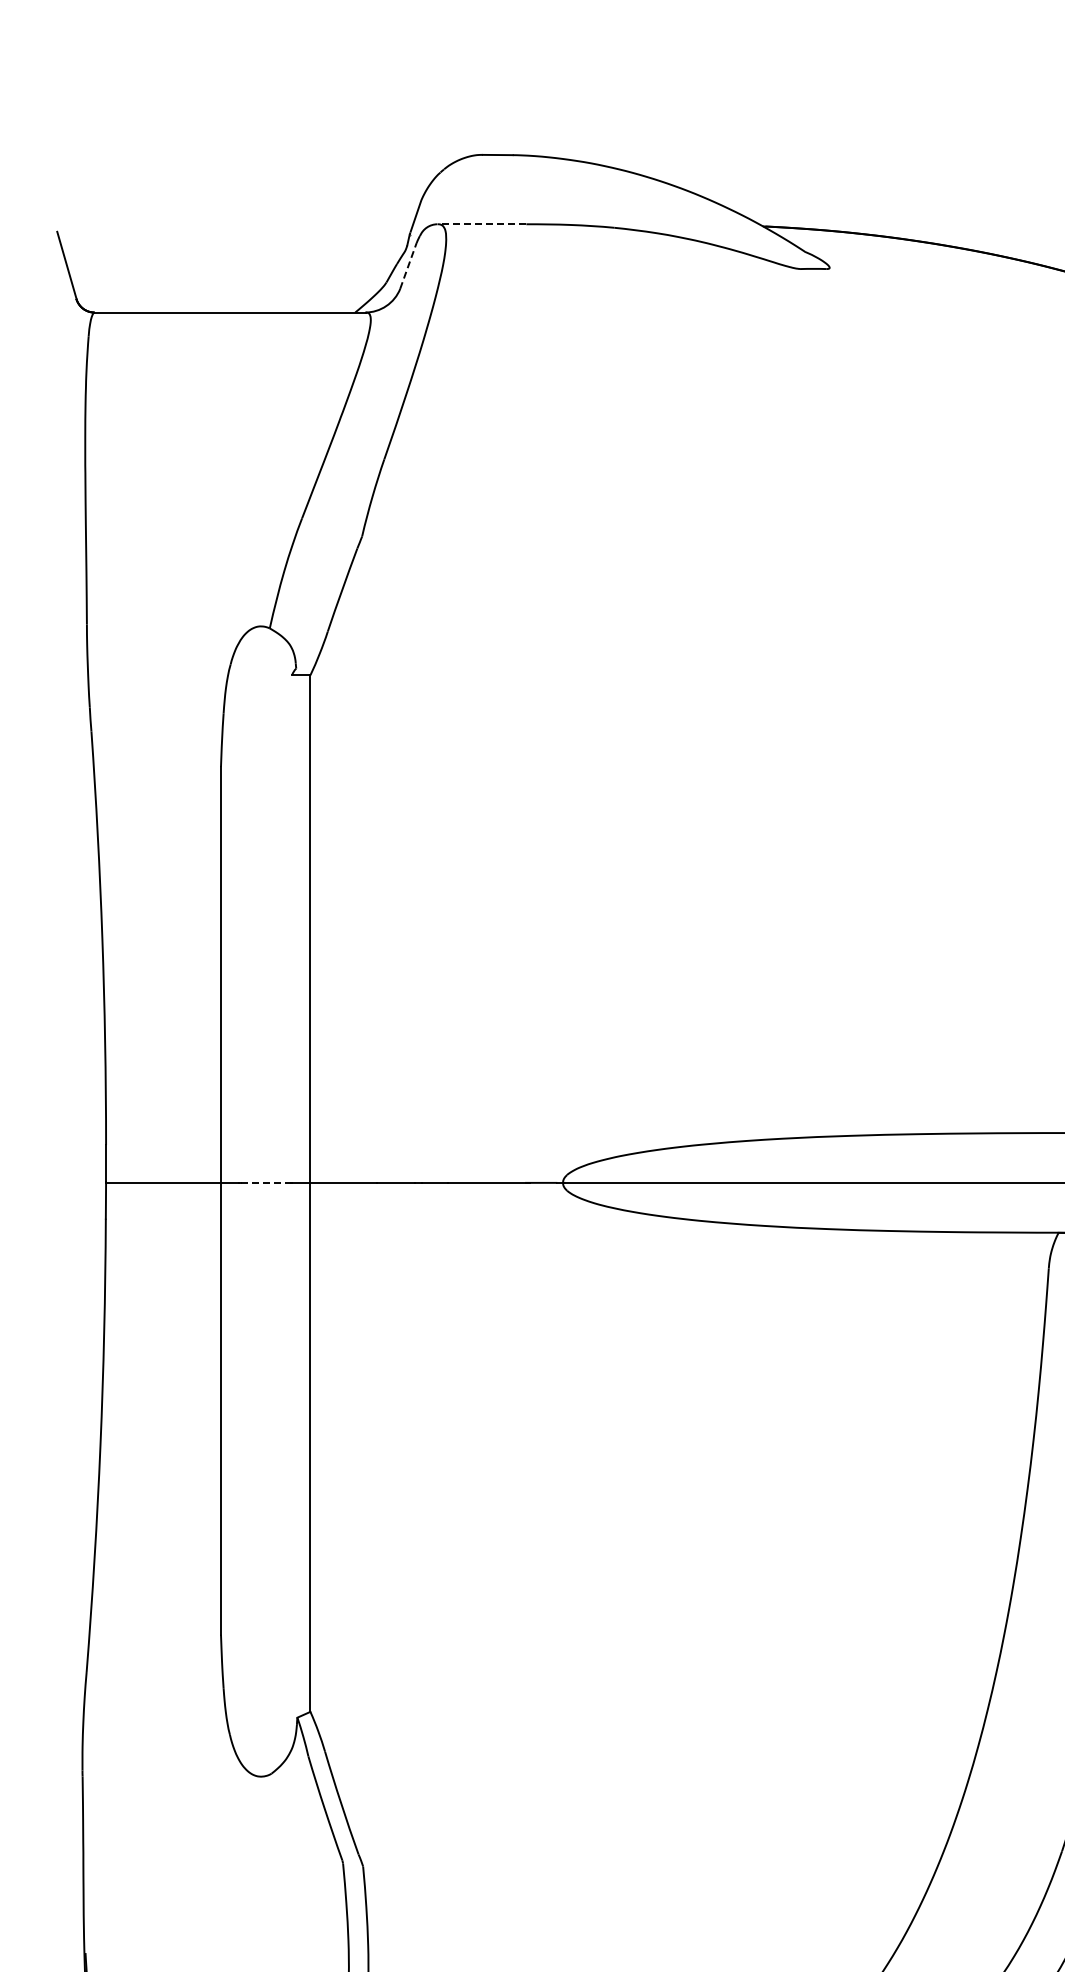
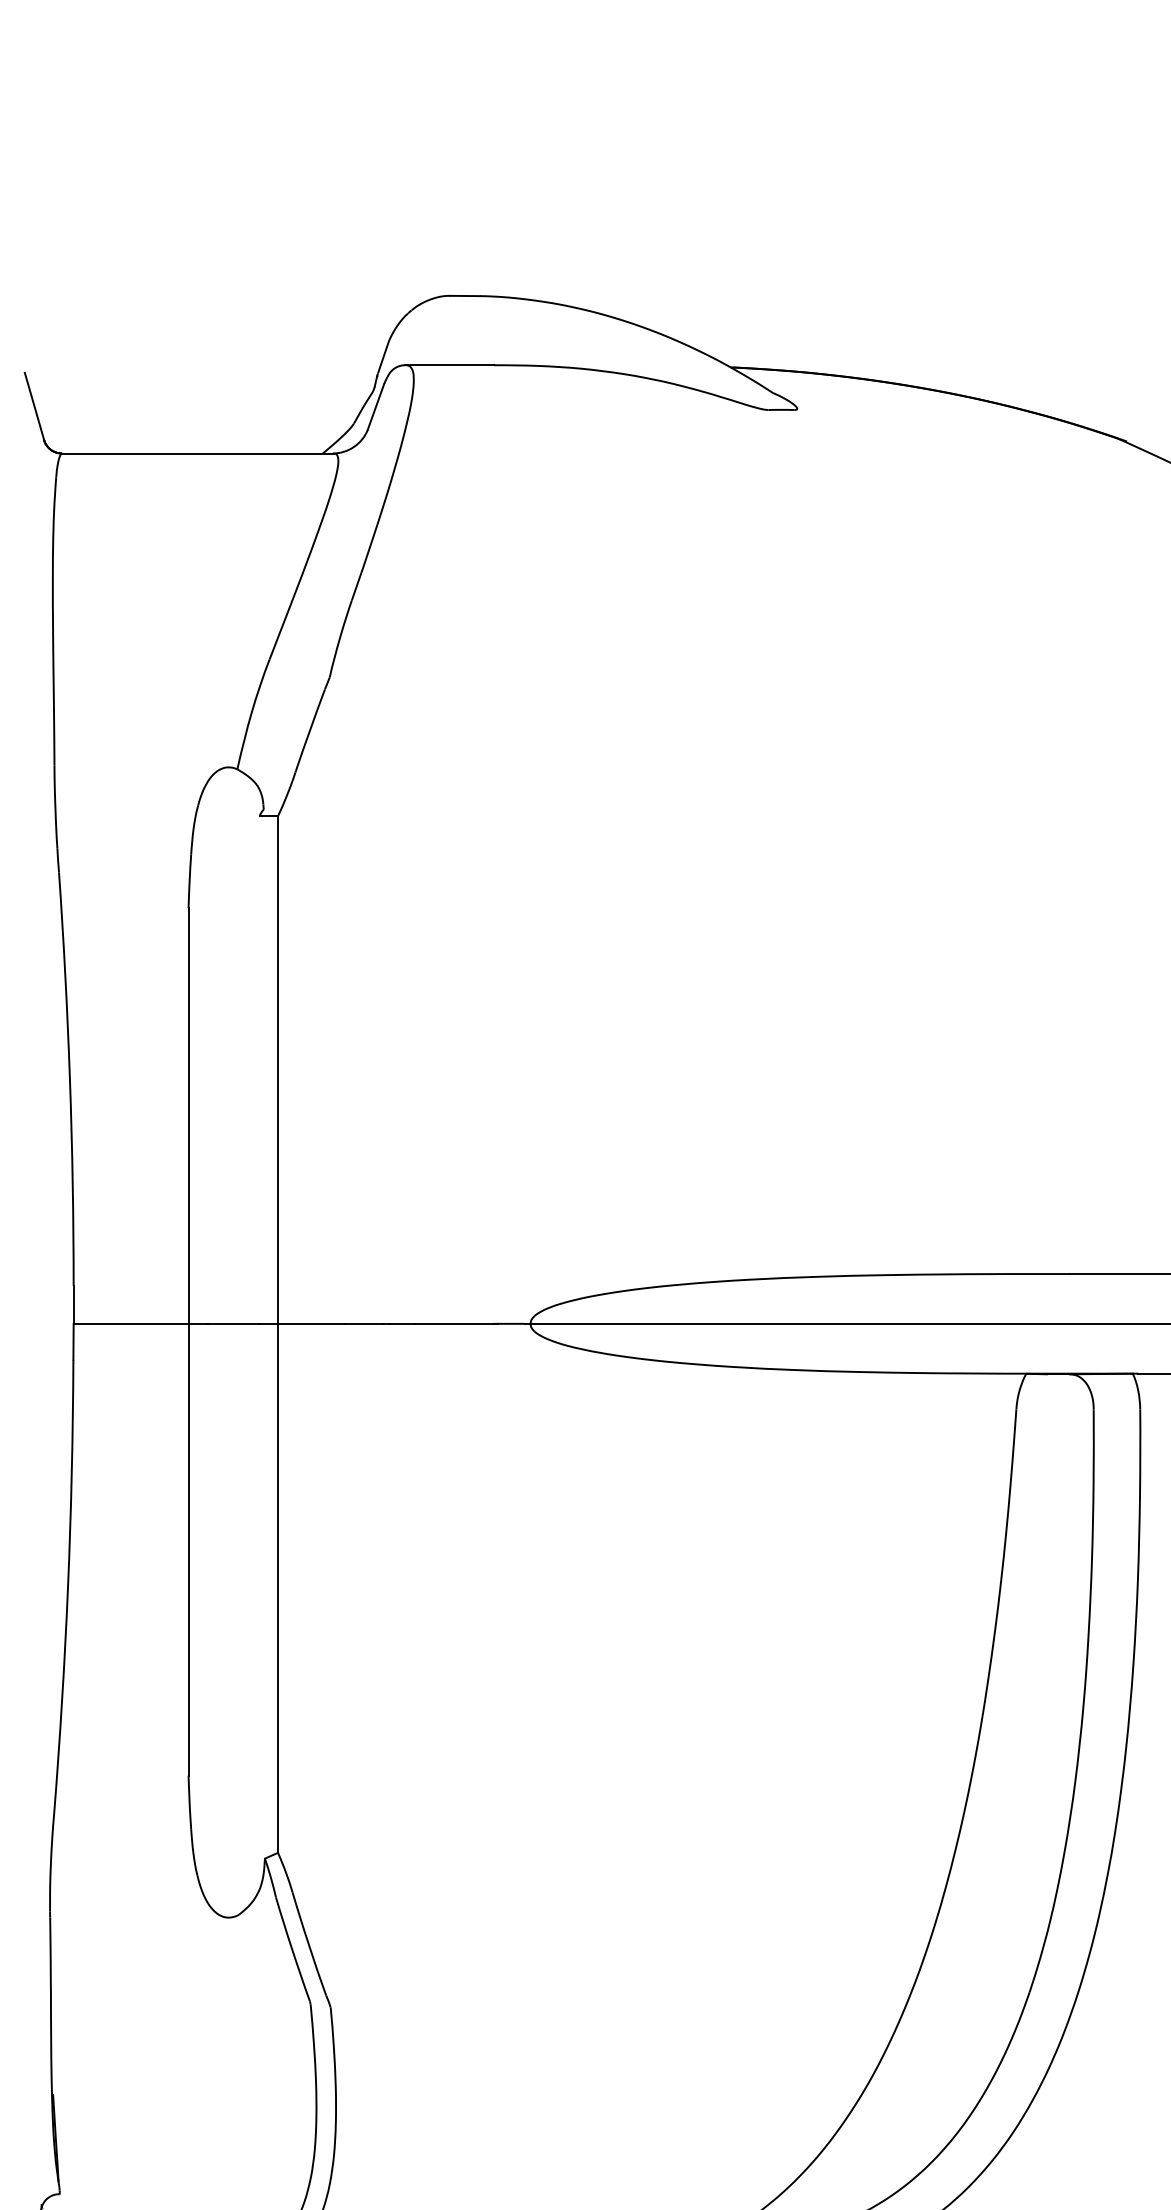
line: (481, 224) -> (449, 365), dashed -> solid
line: (408, 265) -> (376, 406), dashed -> solid
line: (265, 1182) -> (233, 1323), dashed -> solid

